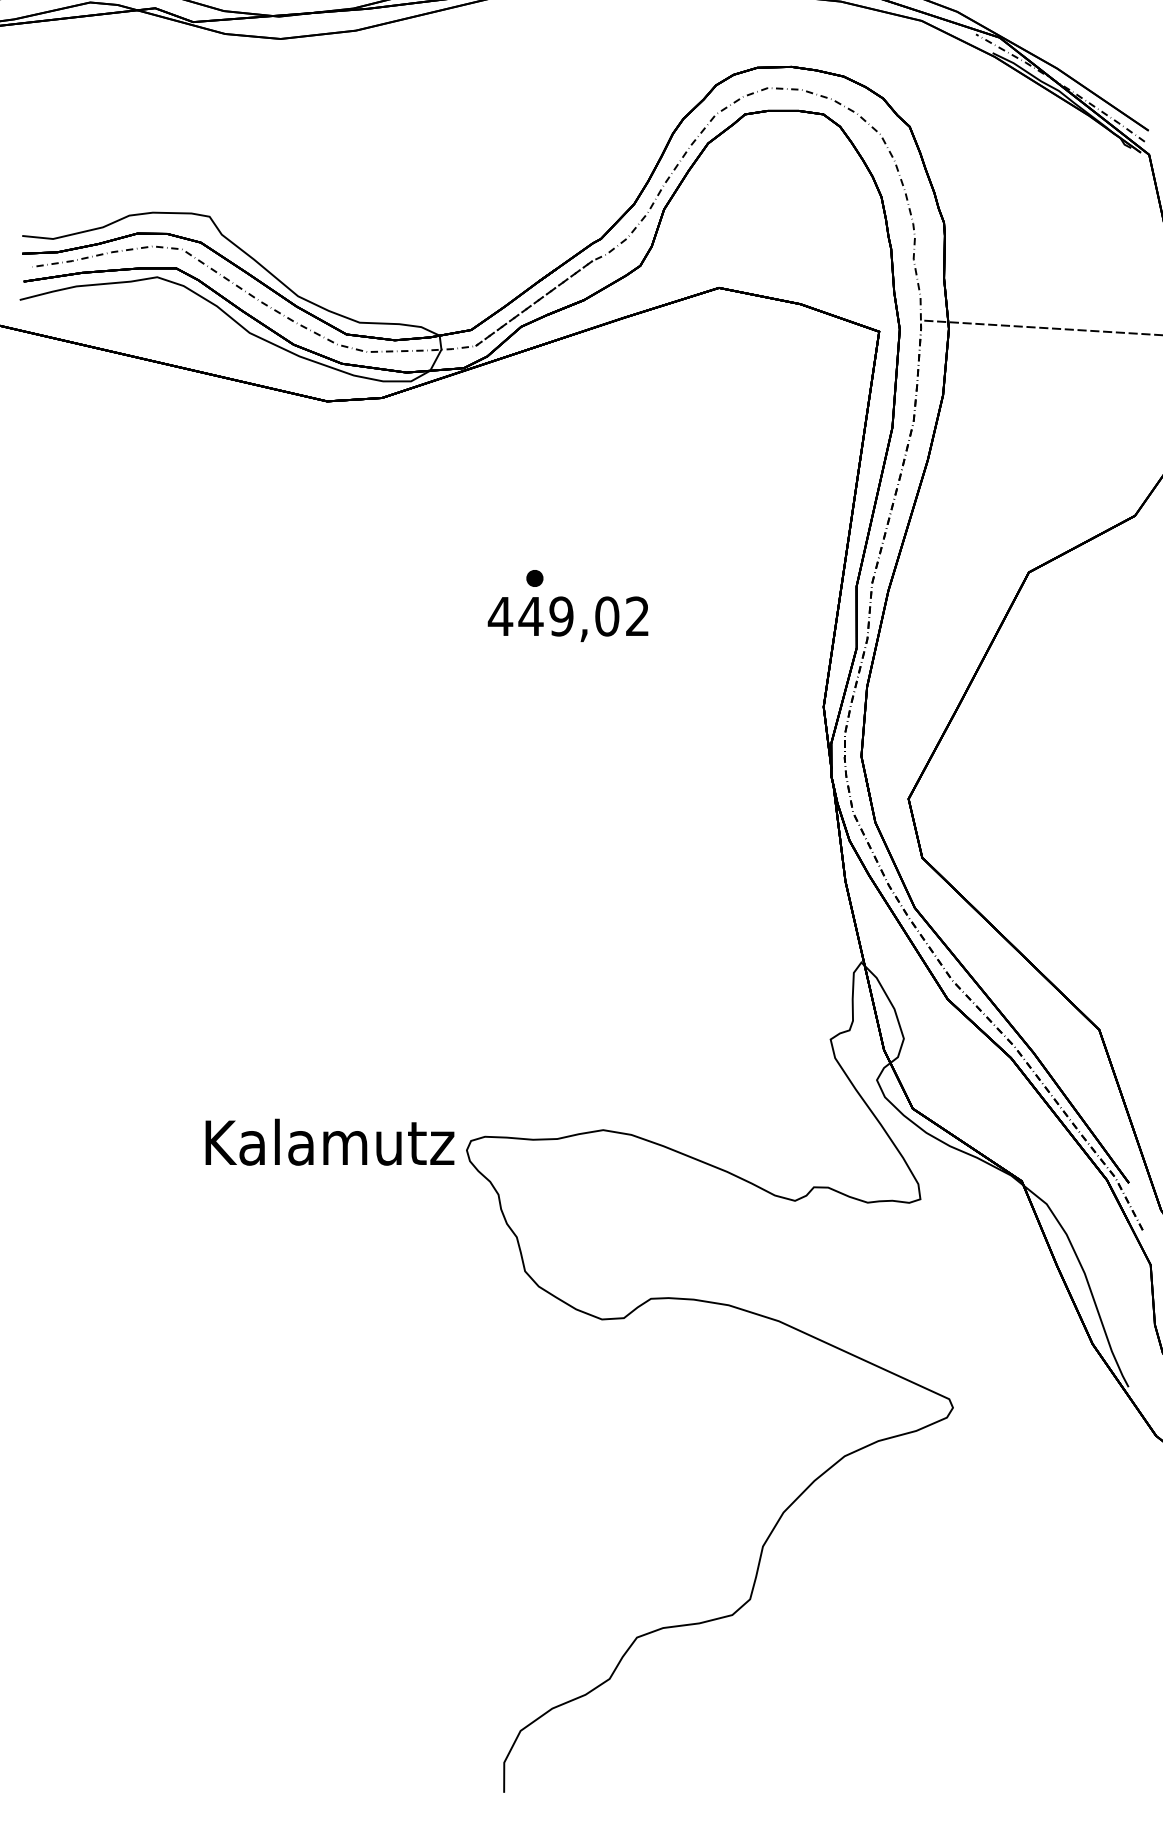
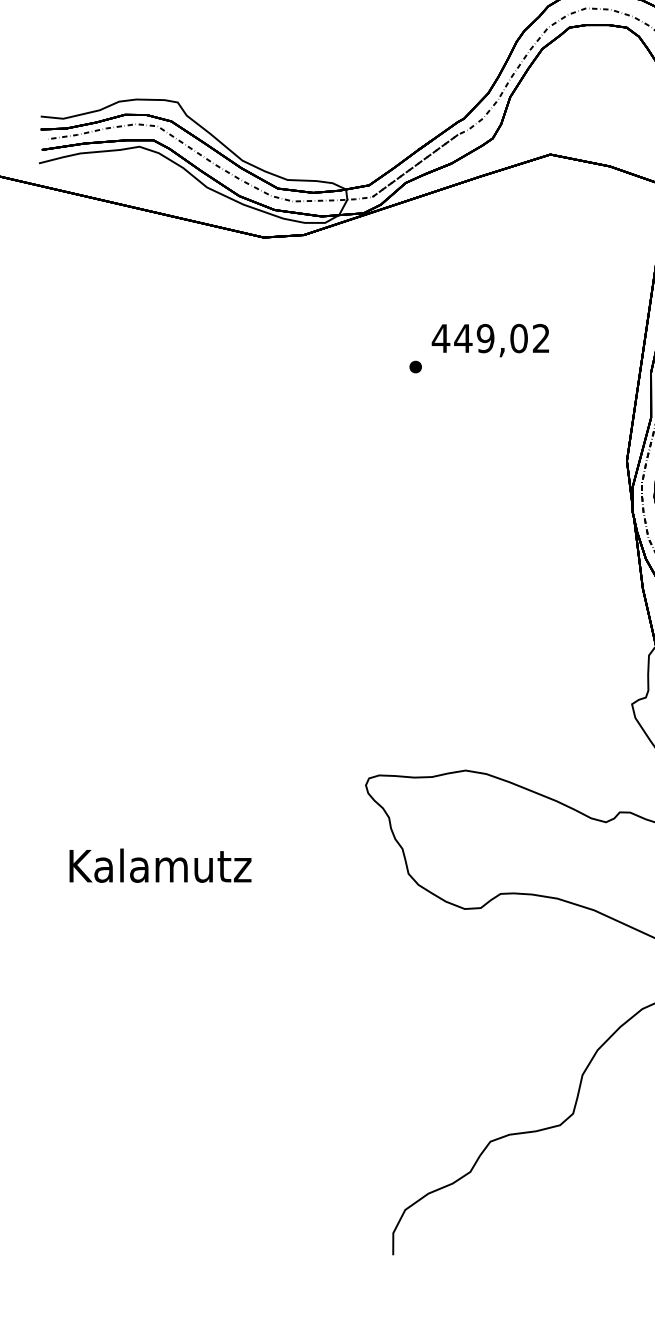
text: (567, 618) -> (490, 340), moved
text: (329, 1141) -> (160, 865), moved

